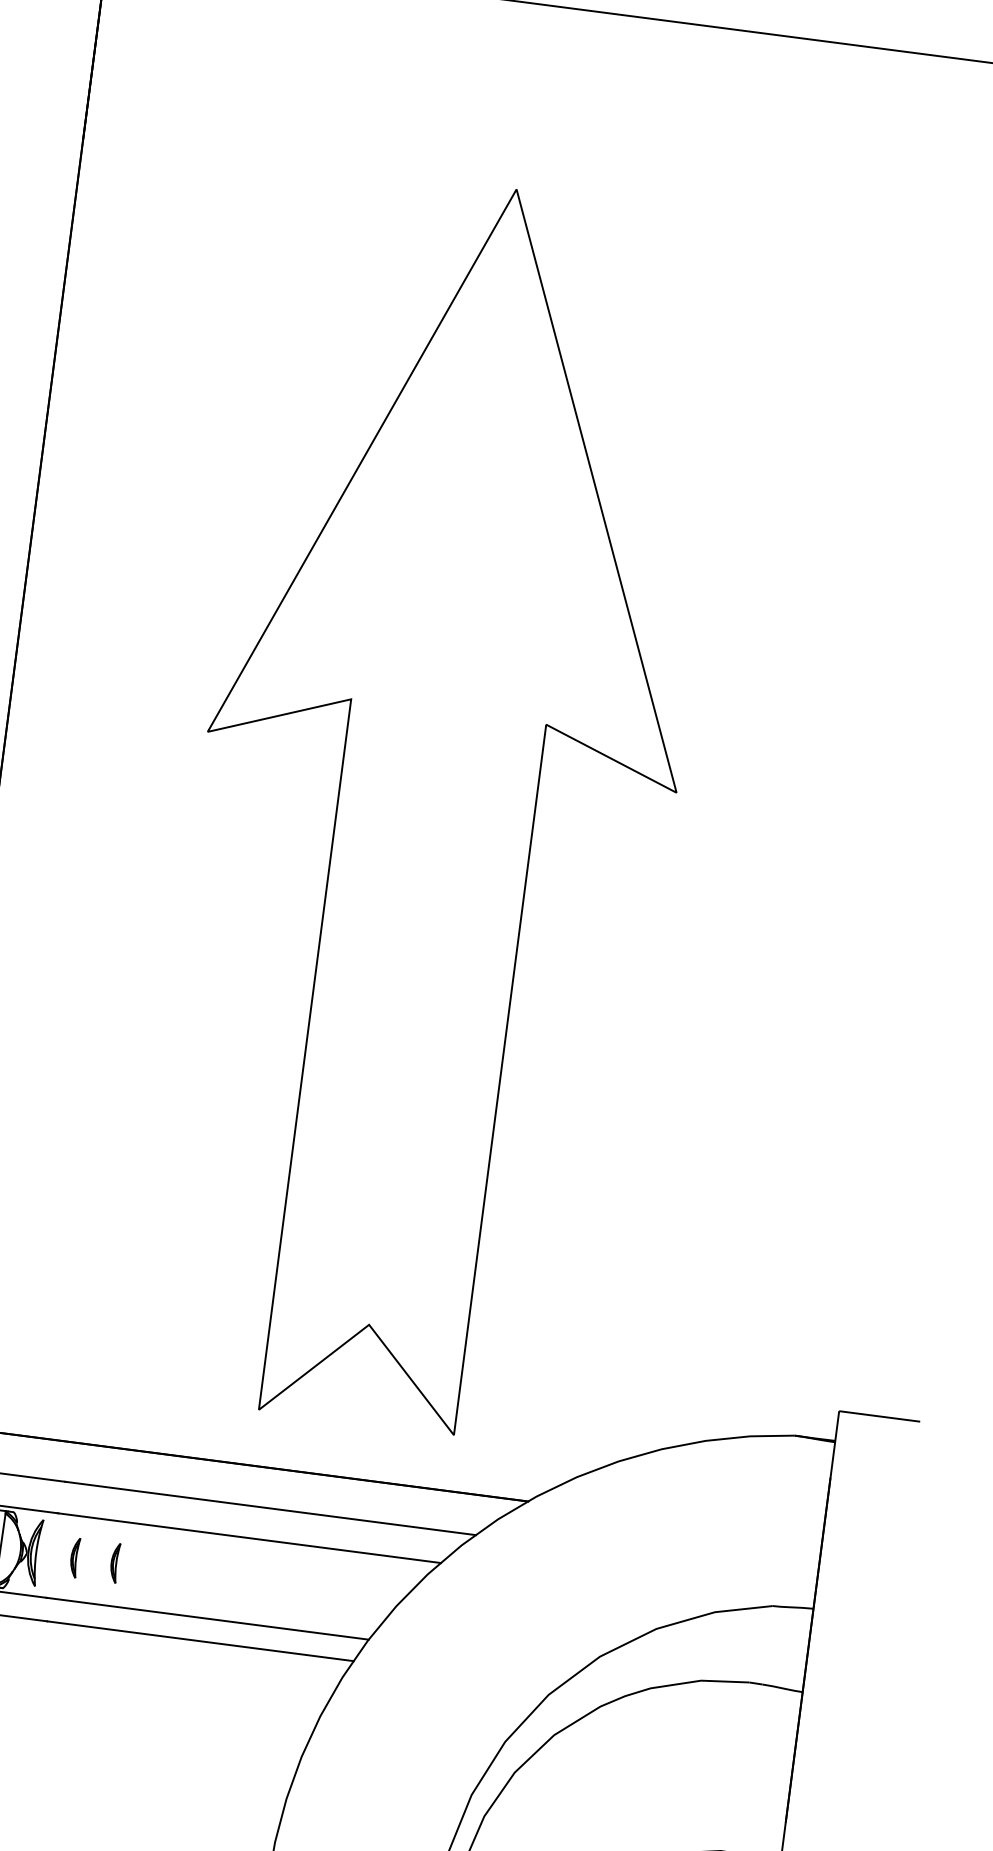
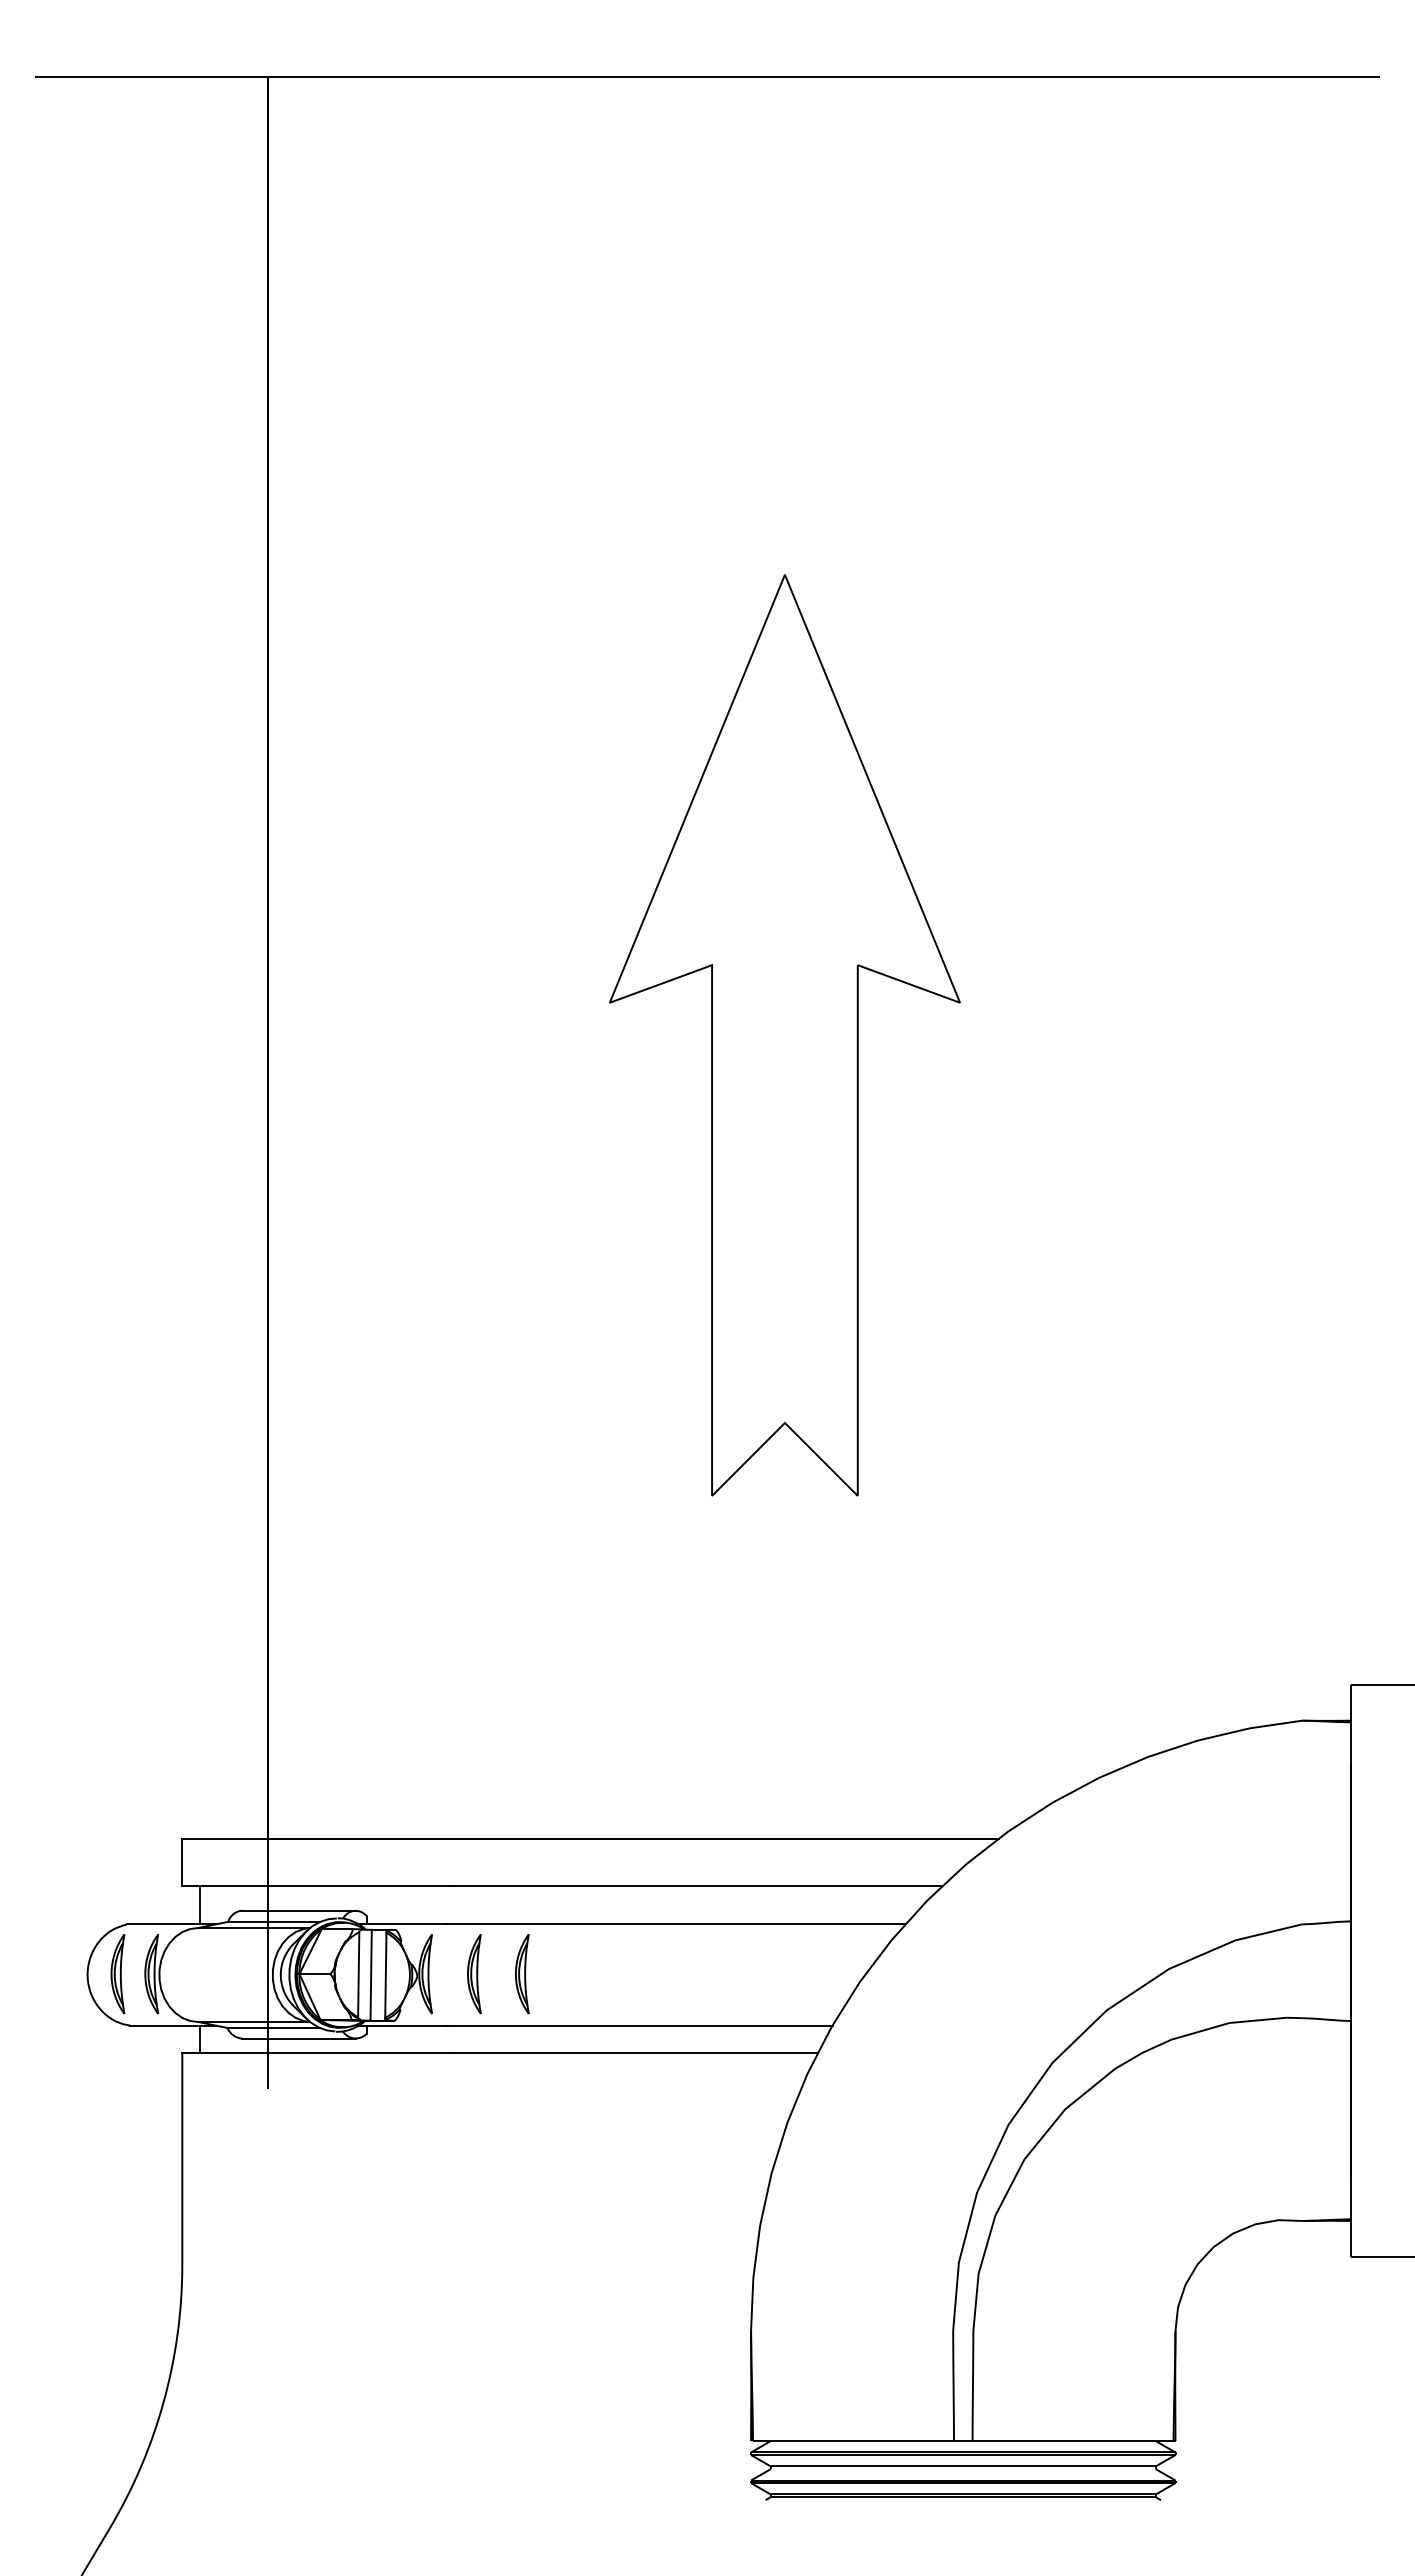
part: (436, 806) -> (784, 1035), size x0.62
part: (74, 1558) -> (474, 1974), size x1.67
part: (114, 1563) -> (522, 1974), size x1.67

